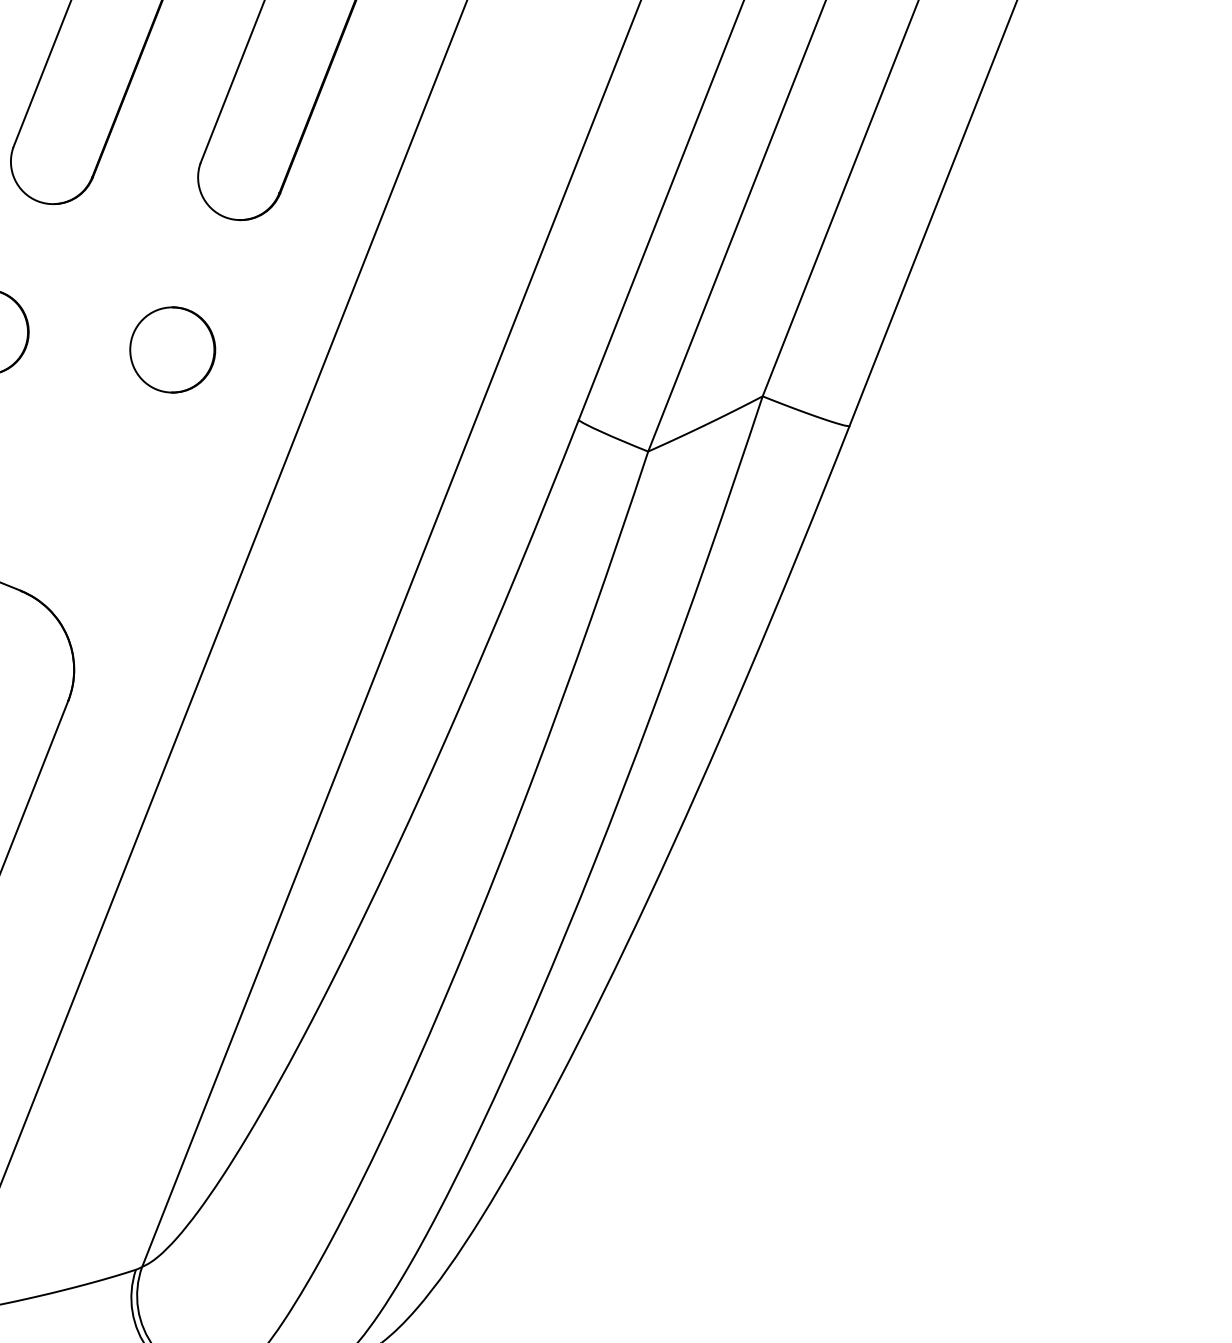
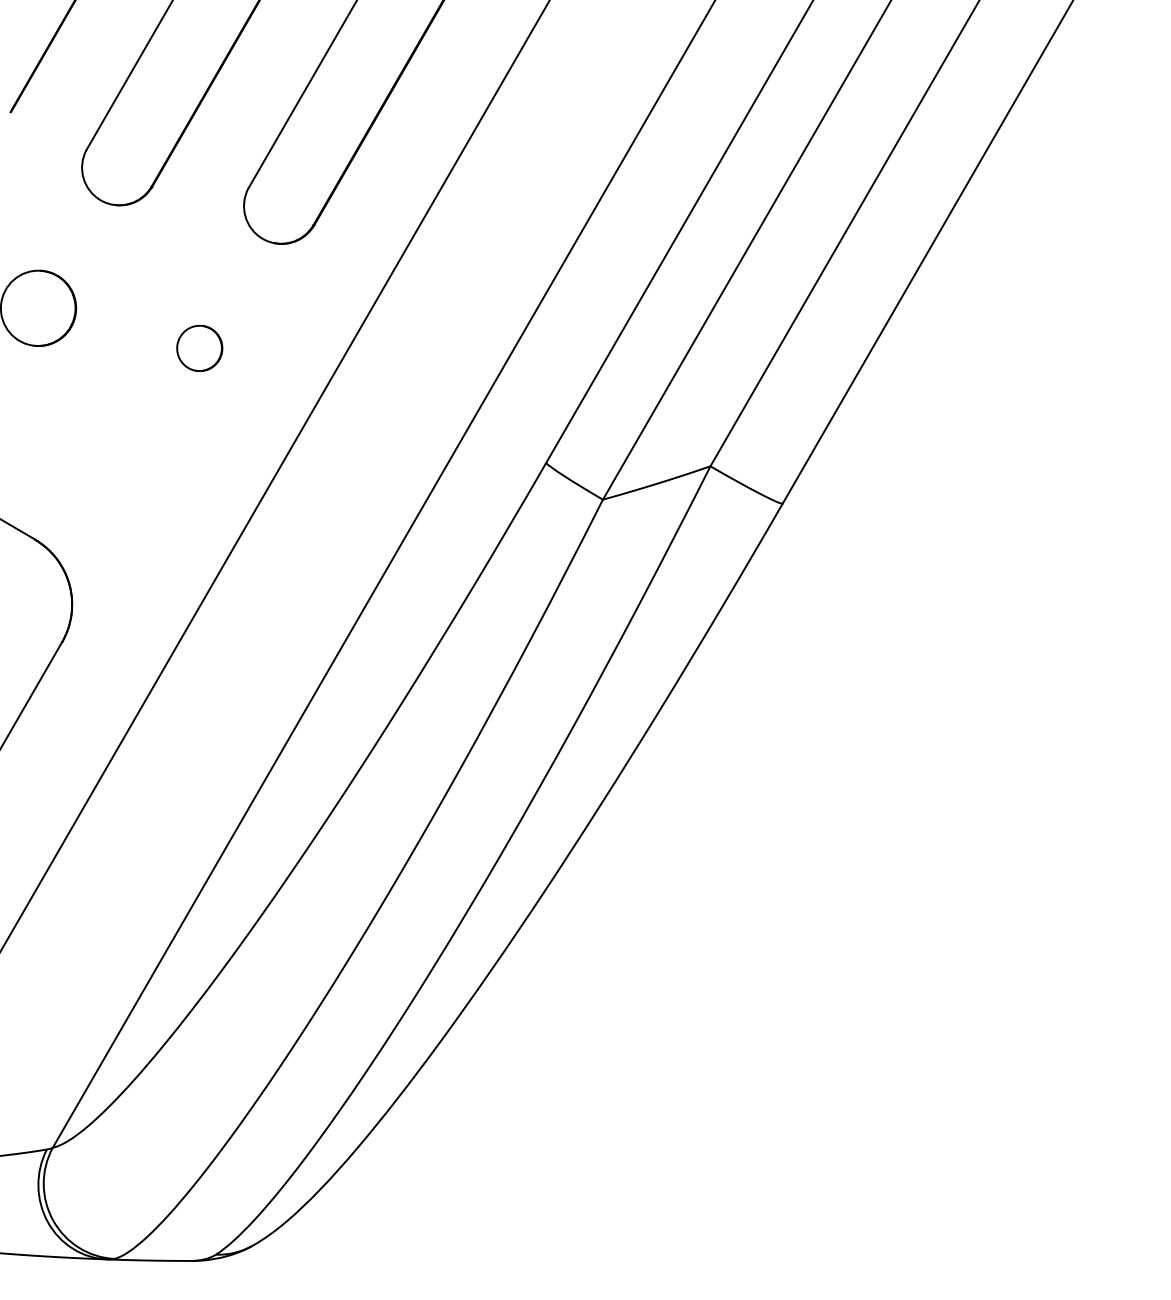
part: (172, 350) -> (199, 348), size x0.6

